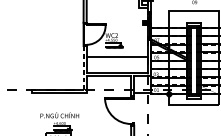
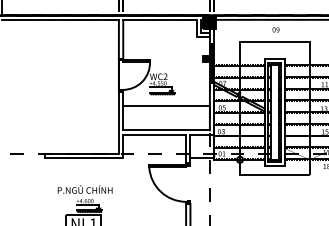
line: (83, 67) -> (118, 122), dashed -> solid

